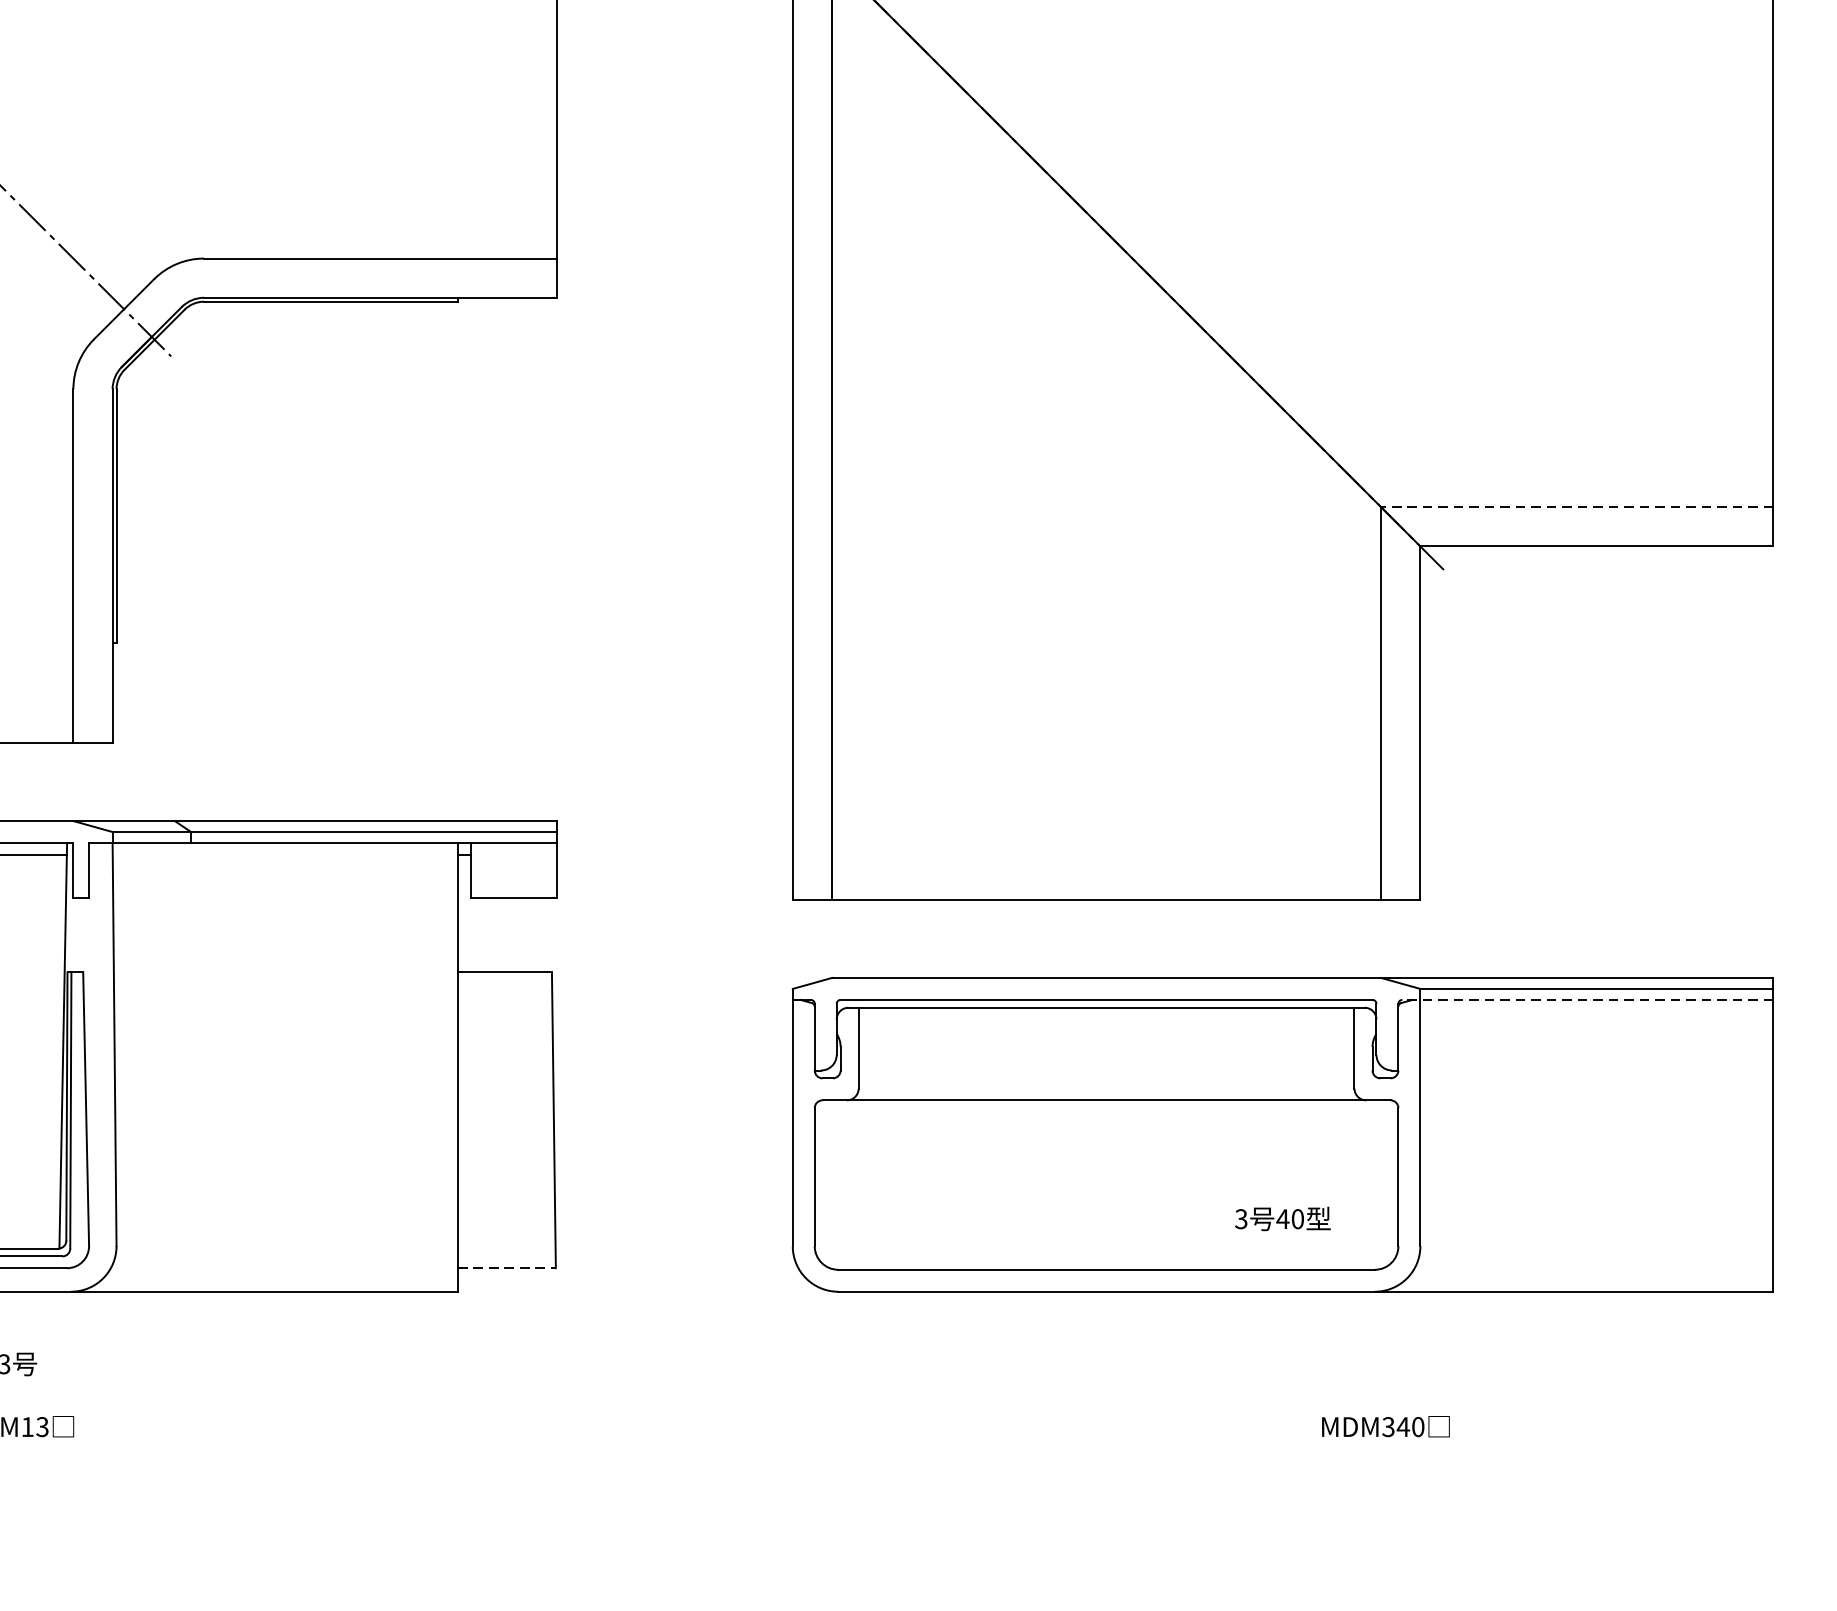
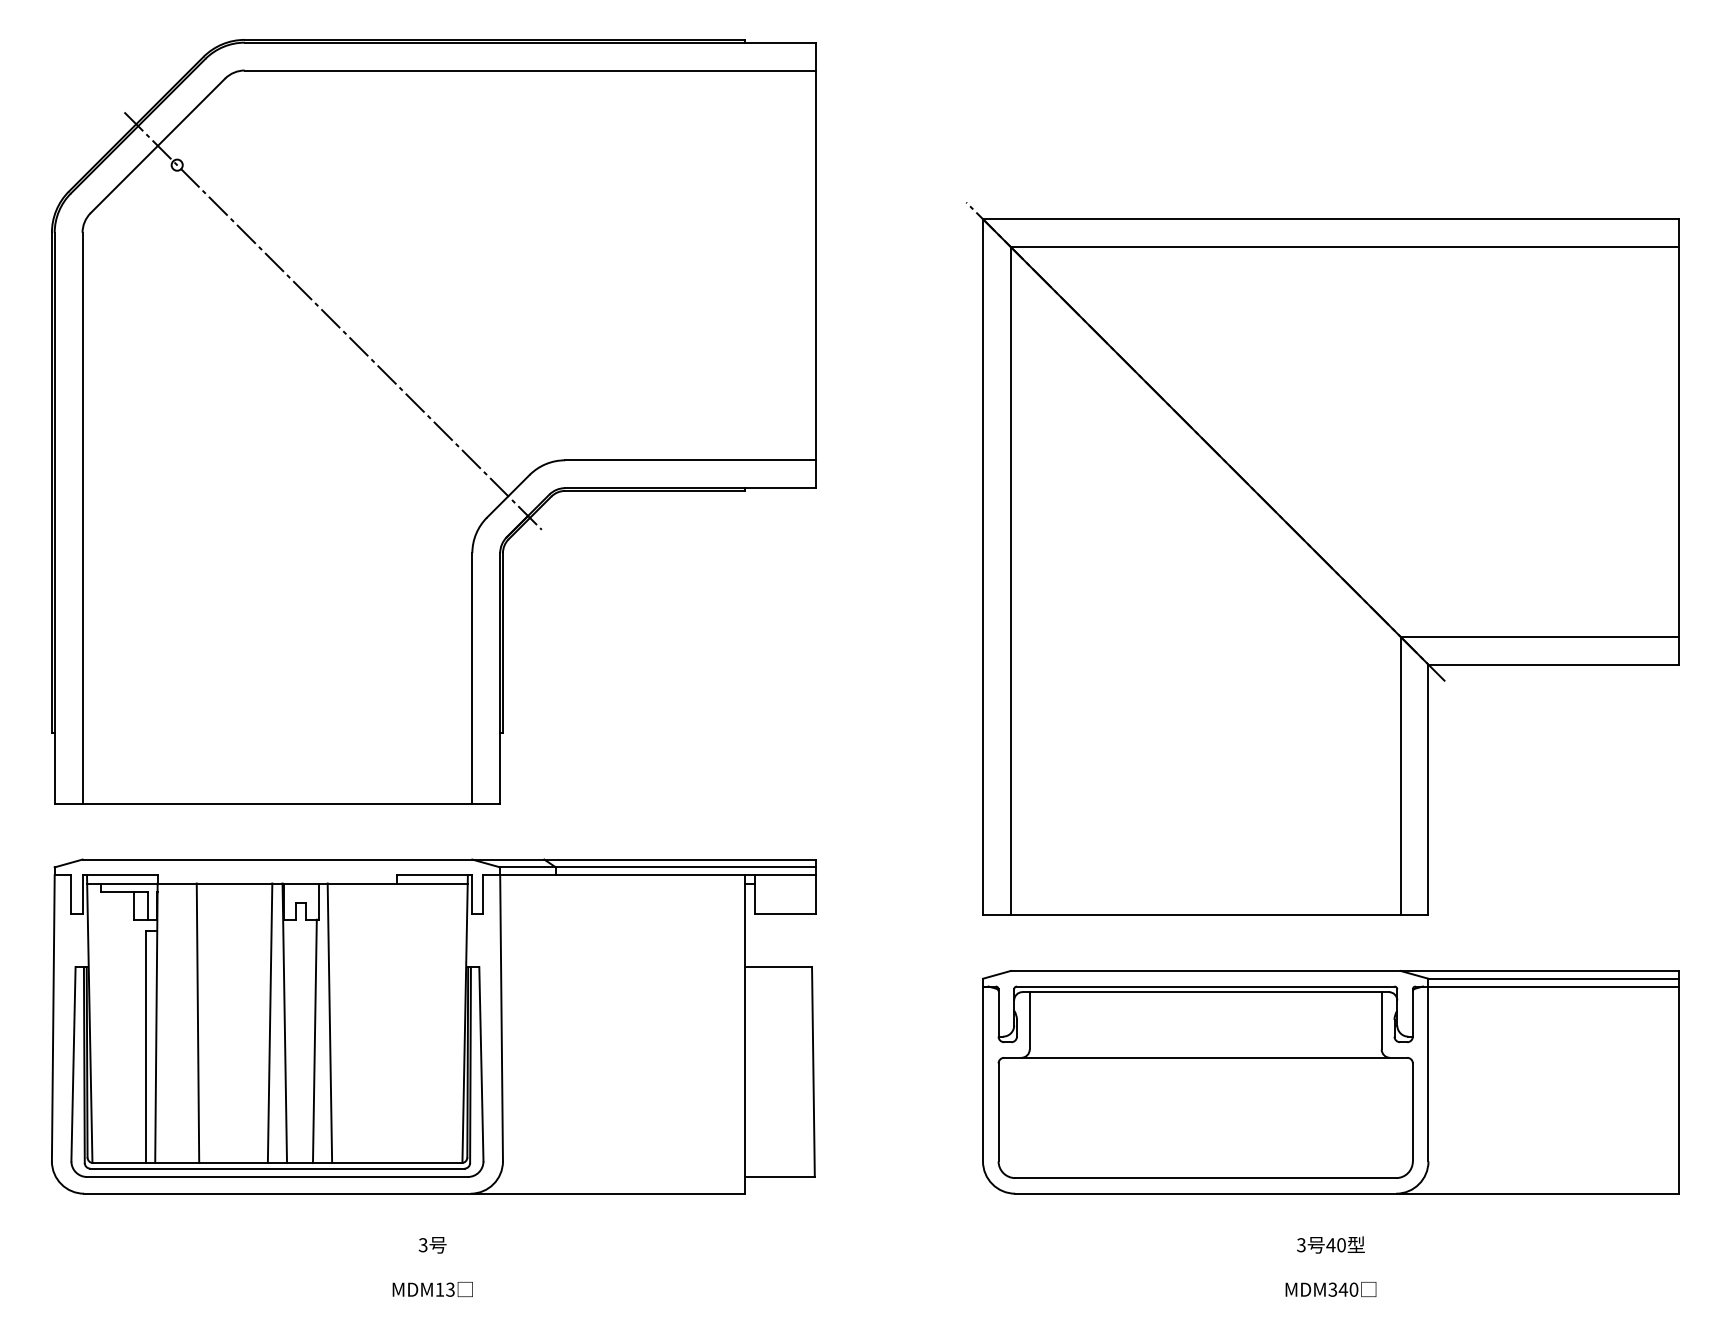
line: (1576, 506) -> (1539, 636), dashed -> solid
line: (1588, 999) -> (1547, 986), dashed -> solid
text: (1282, 1218) -> (1330, 1244), moved
line: (507, 1268) -> (780, 1177), dashed -> solid
text: (1385, 1426) -> (1330, 1289), moved

